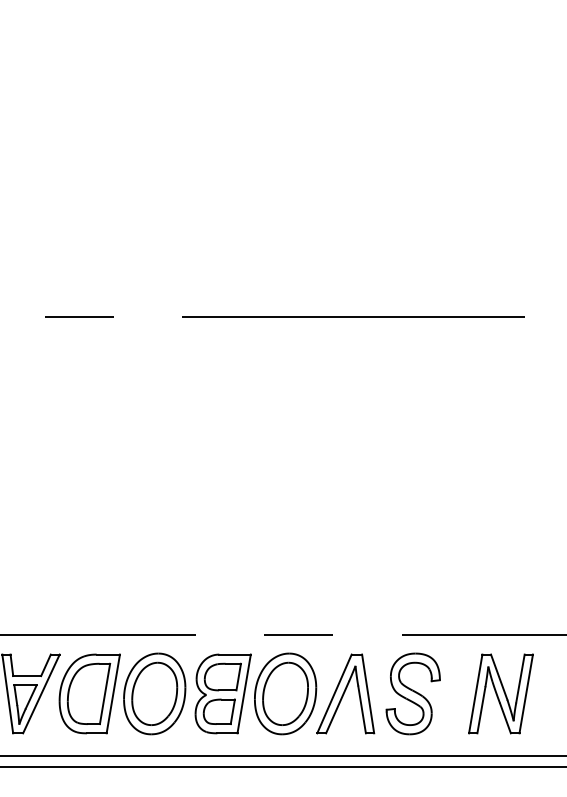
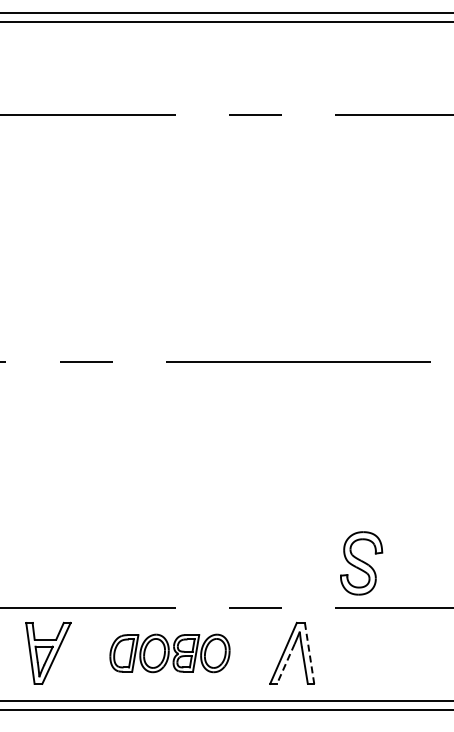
part: (187, 694) -> (169, 653), size x0.6
line: (368, 694) -> (309, 653), solid -> dashed
part: (413, 694) -> (361, 563), moved
part: (501, 694) -> (412, 653), removed
line: (337, 706) -> (285, 663), solid -> dashed

